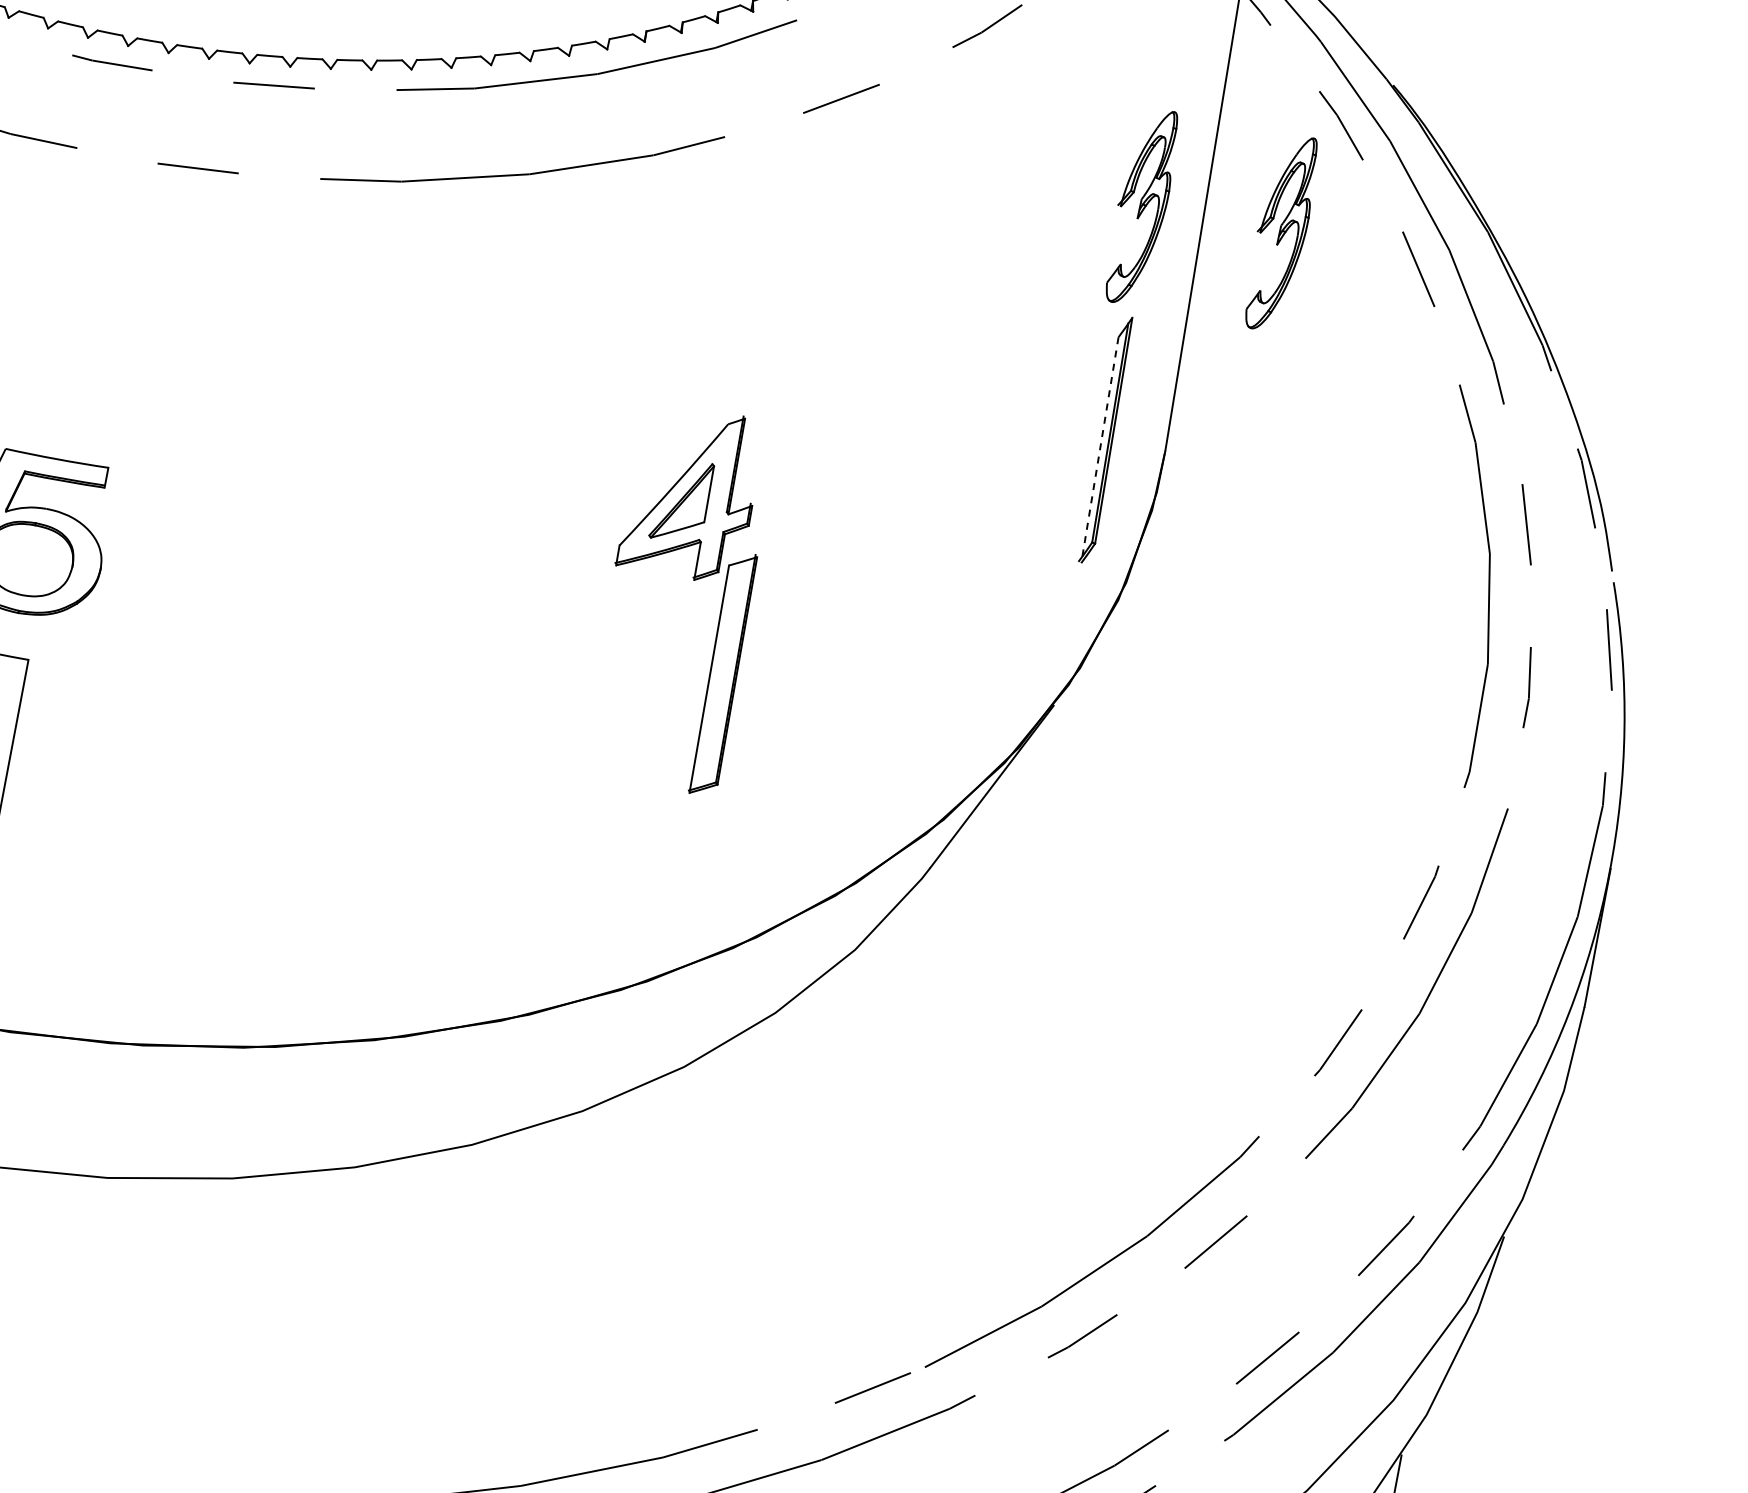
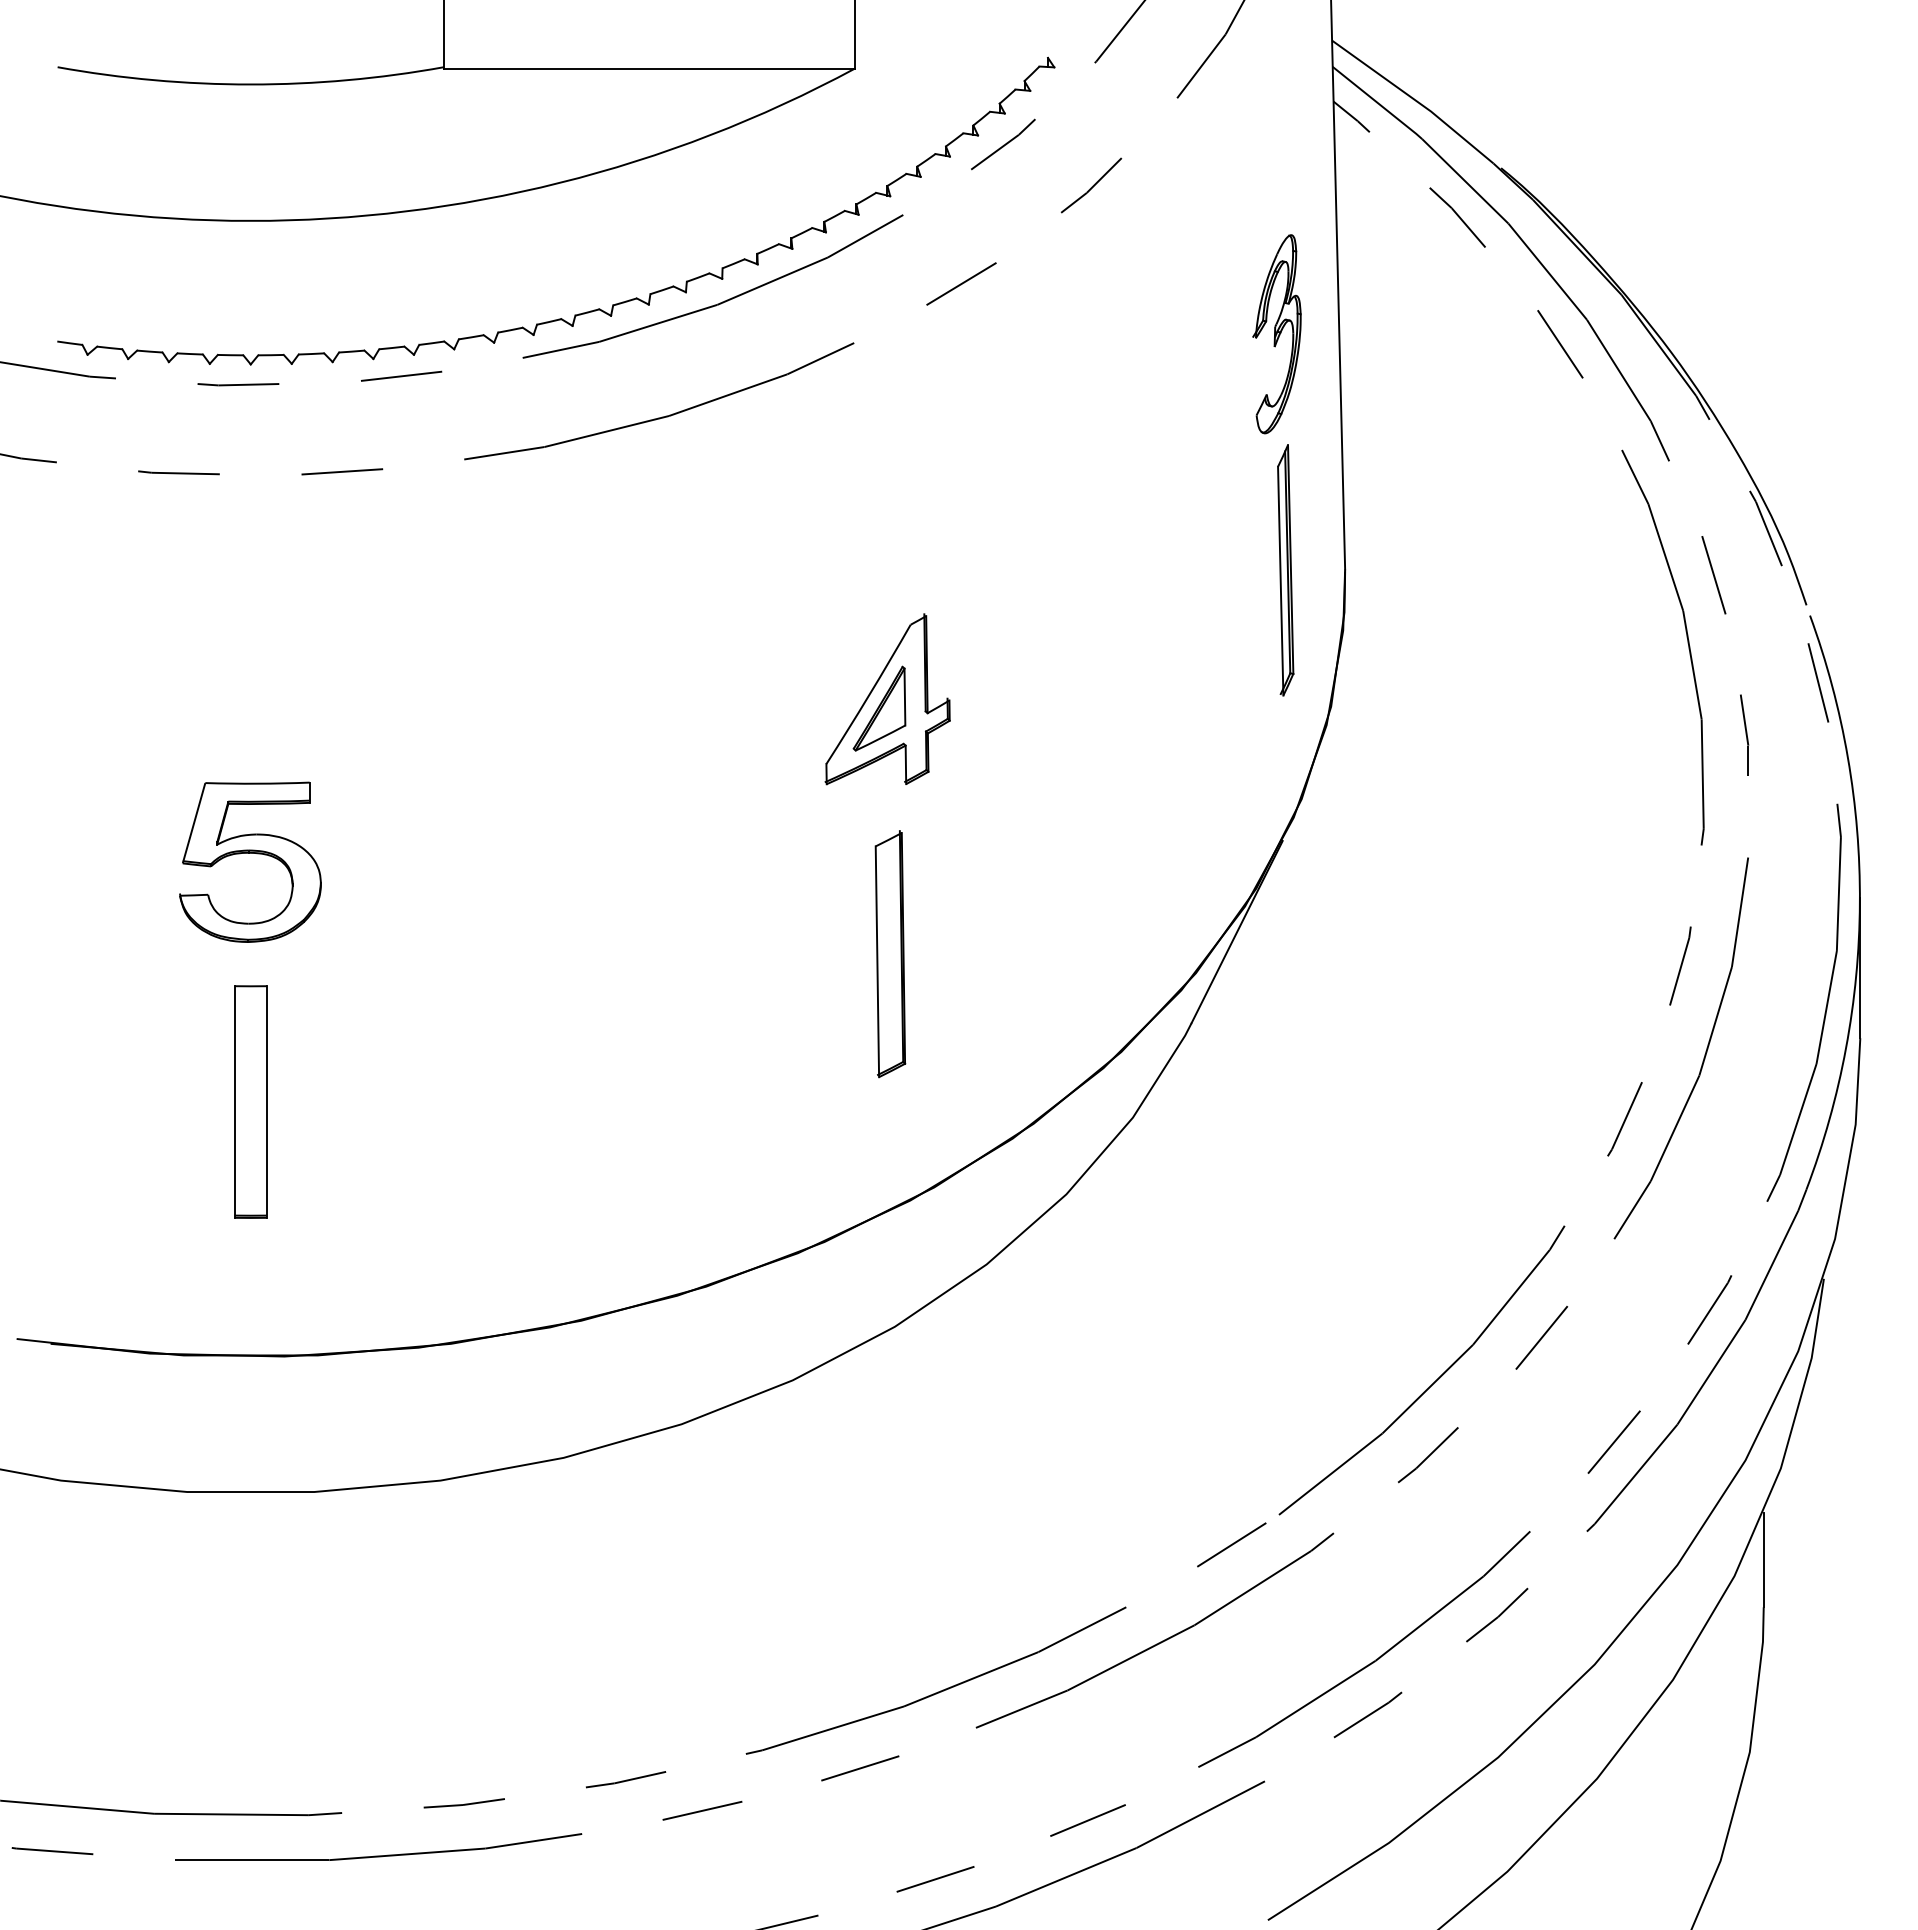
part: (1281, 233) -> (1418, 334), removed
line: (1099, 450) -> (1280, 581), dashed -> solid
part: (723, 674) -> (890, 954), moved

